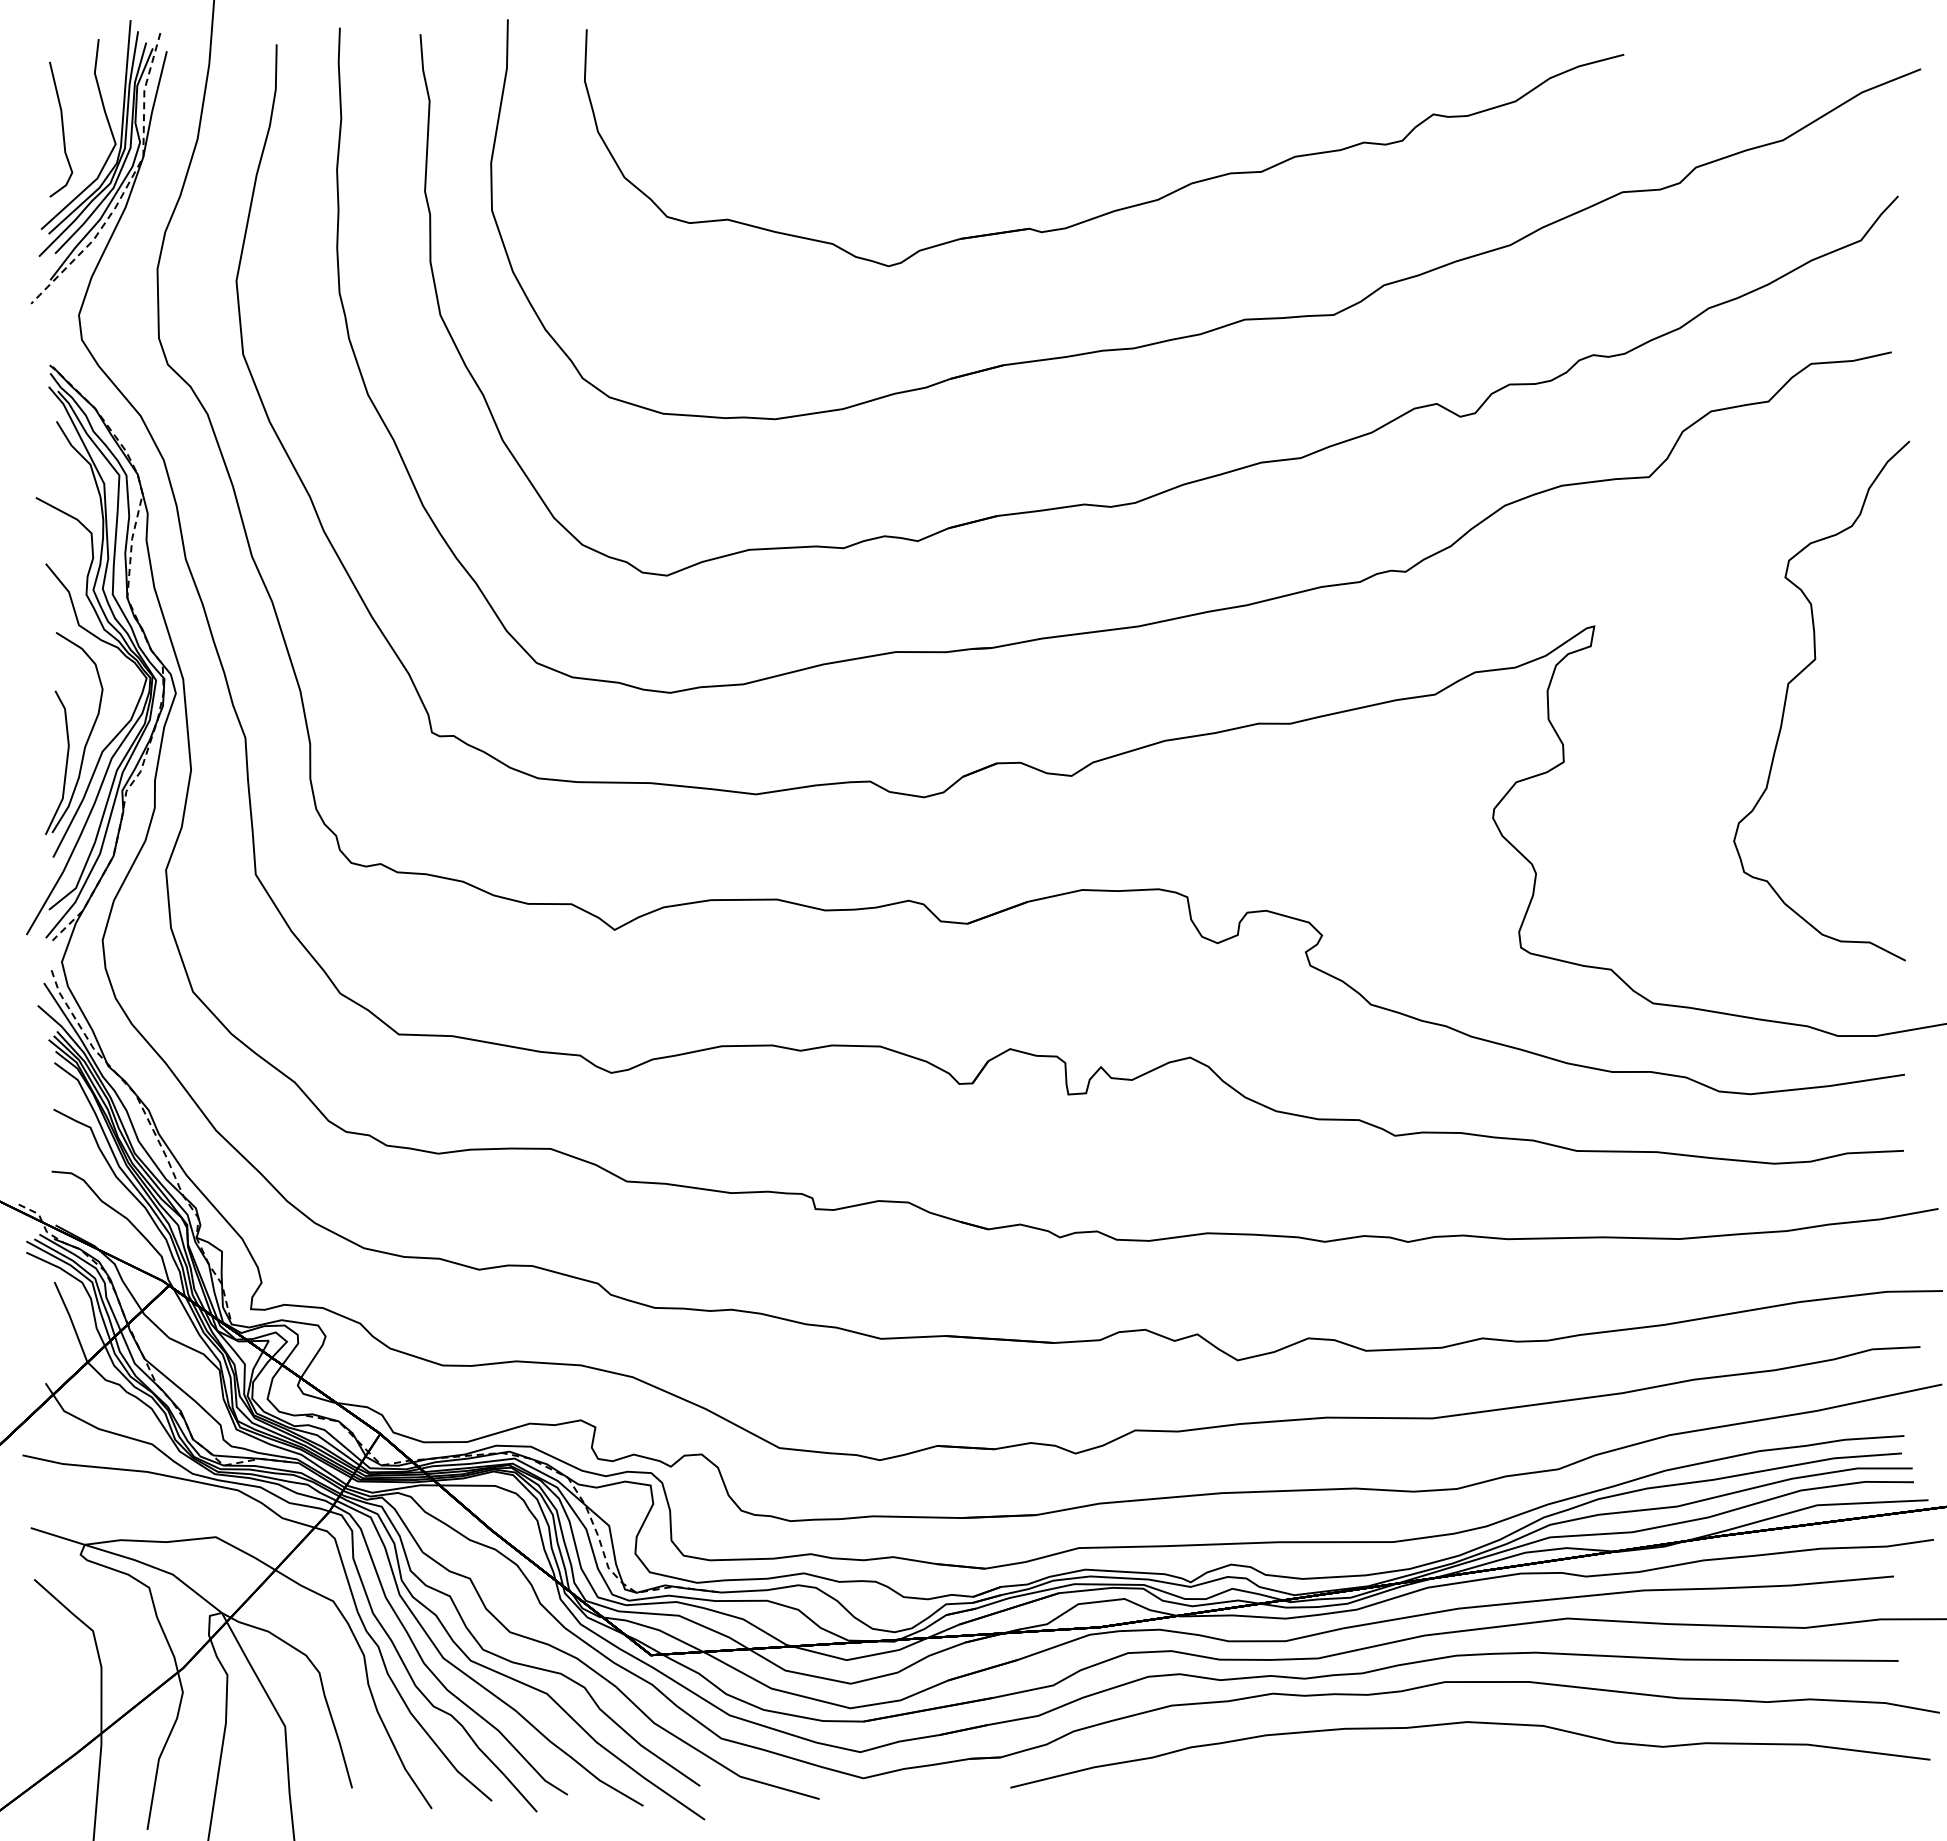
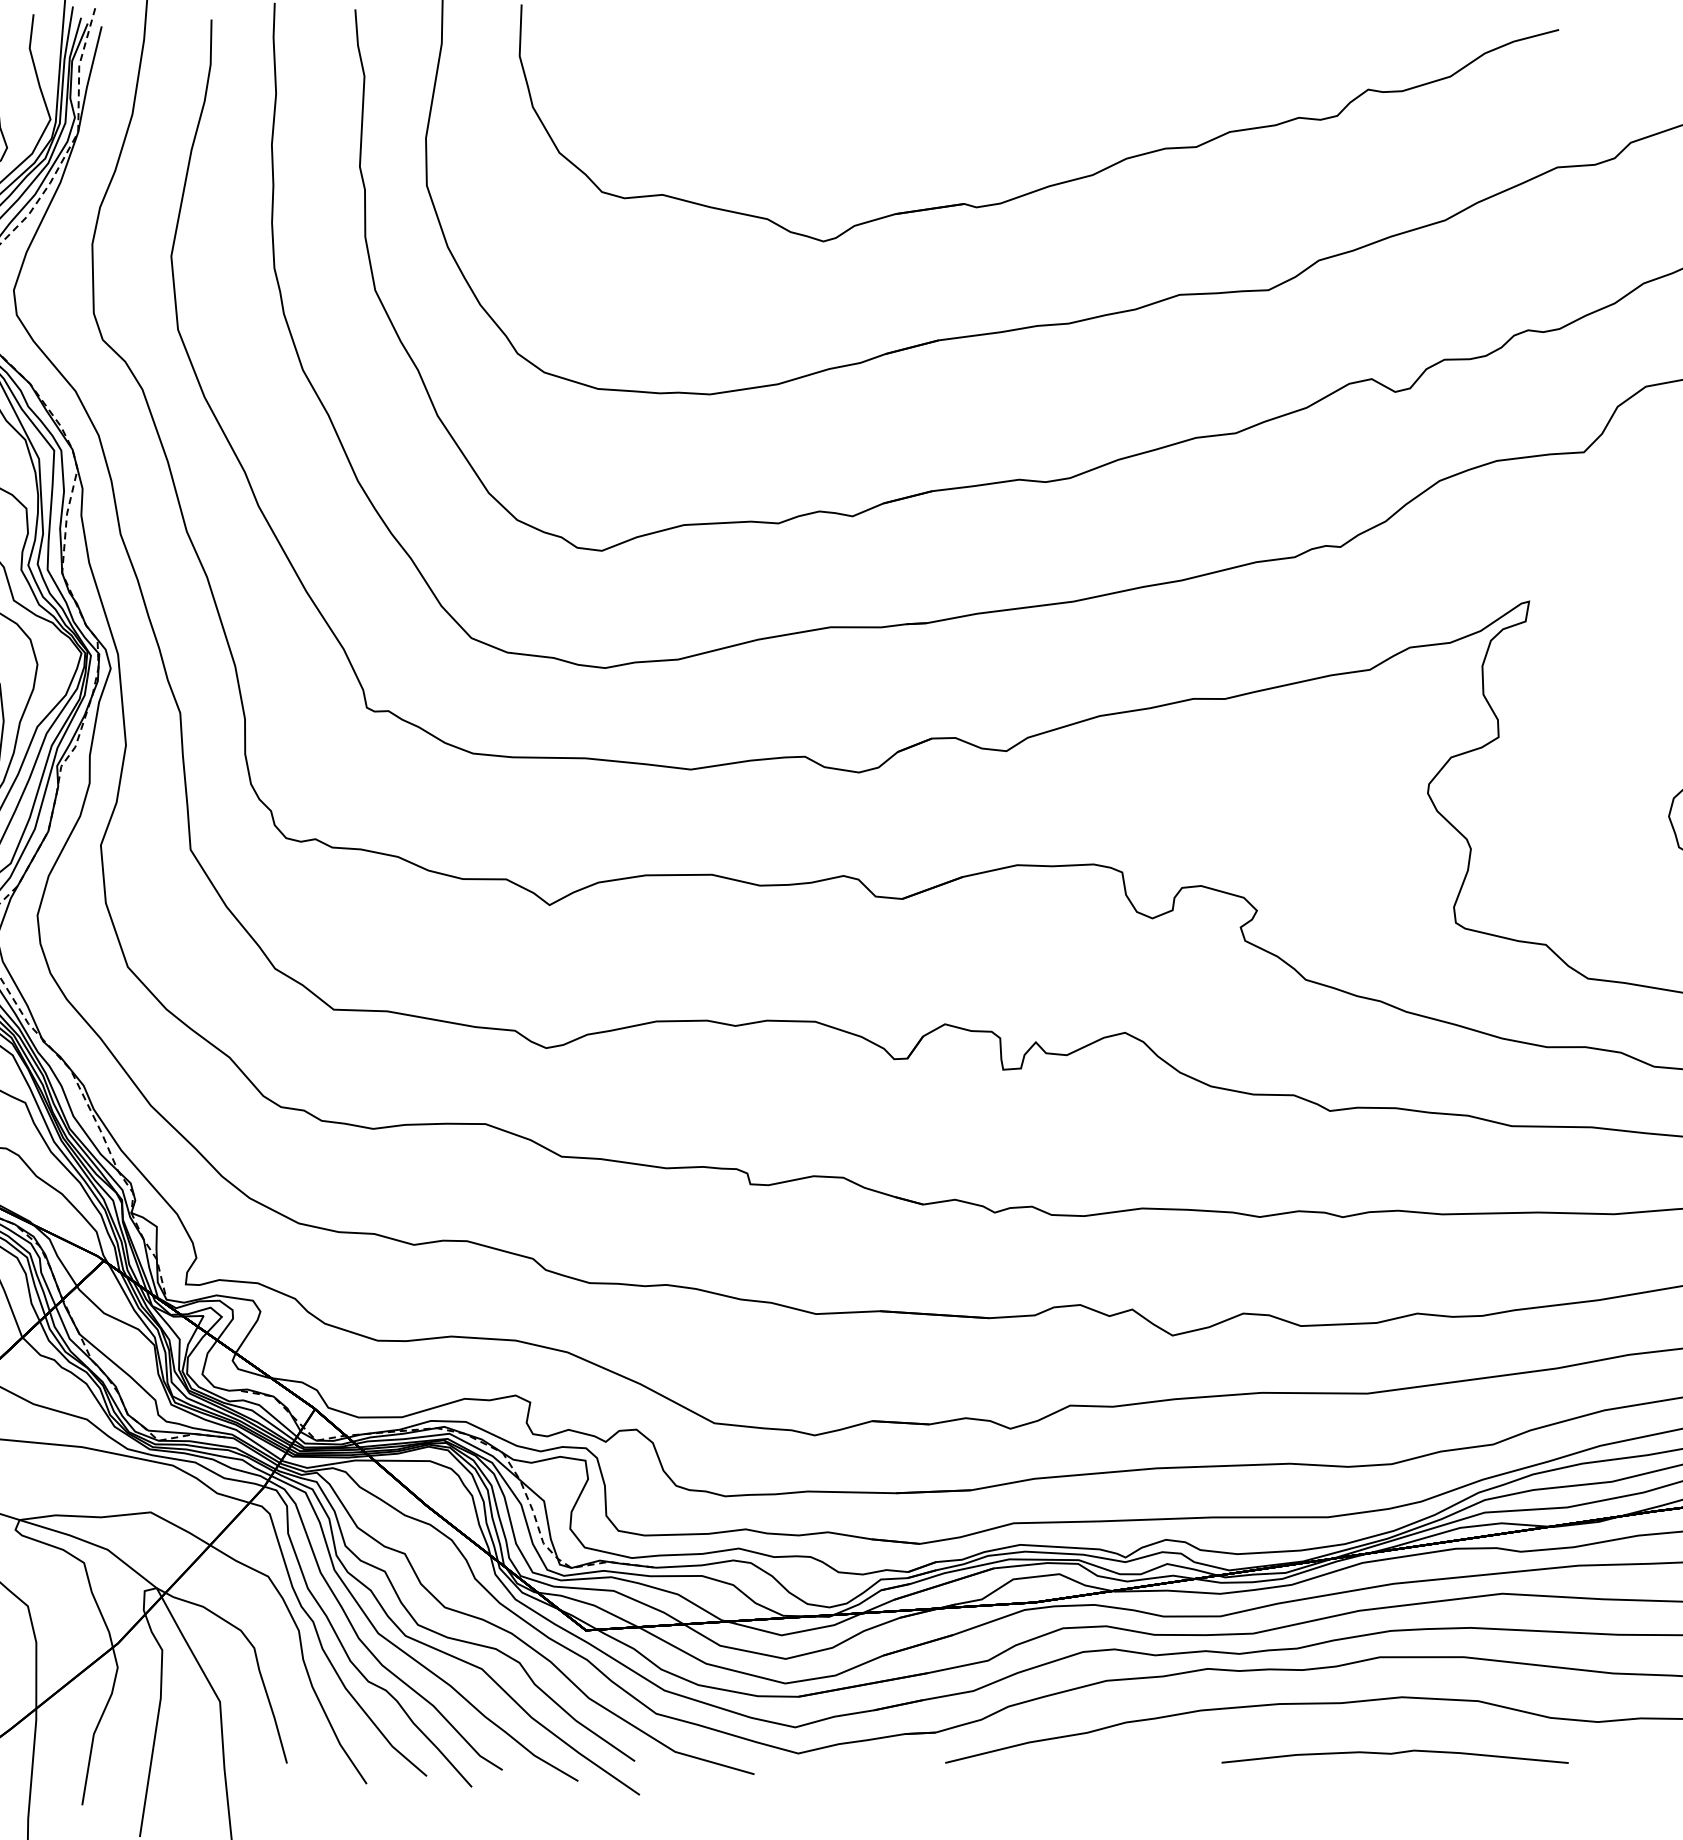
curve: (1459, 1779) -> (1394, 1754), added

